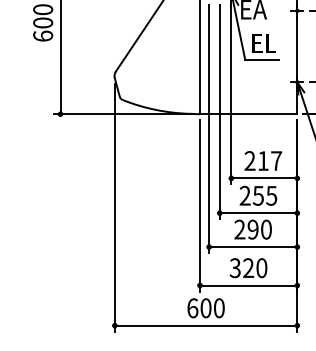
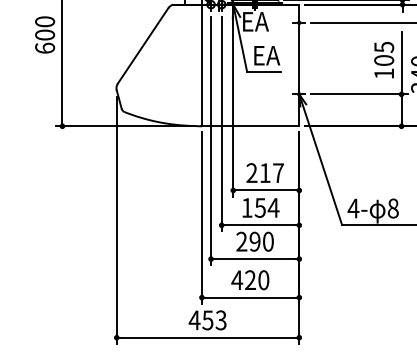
text: (265, 43) -> (267, 55), EL -> EA
text: (258, 195) -> (260, 207), 255 -> 154
text: (235, 268) -> (237, 280), 320 -> 420
text: (205, 308) -> (207, 320), 600 -> 453

